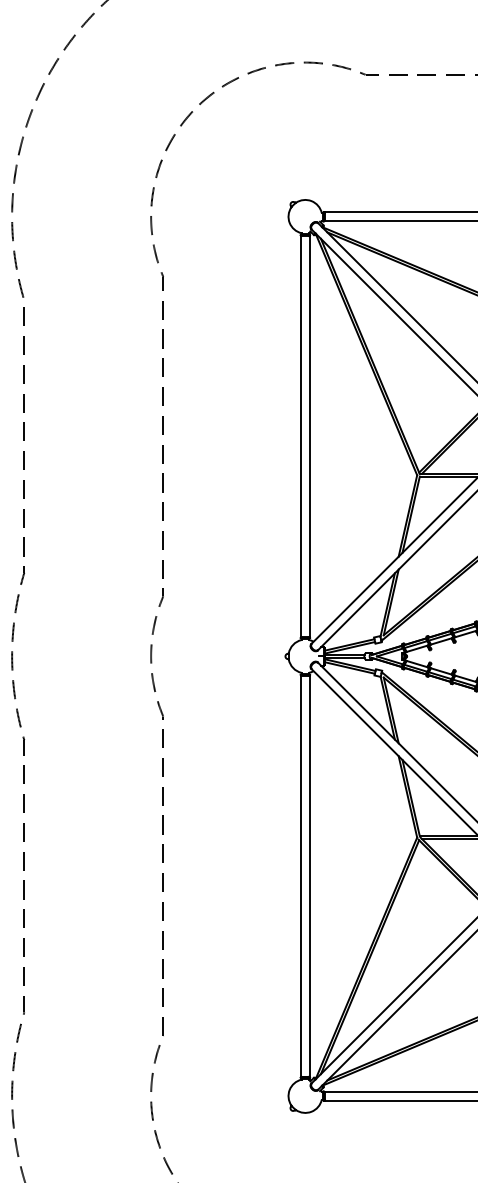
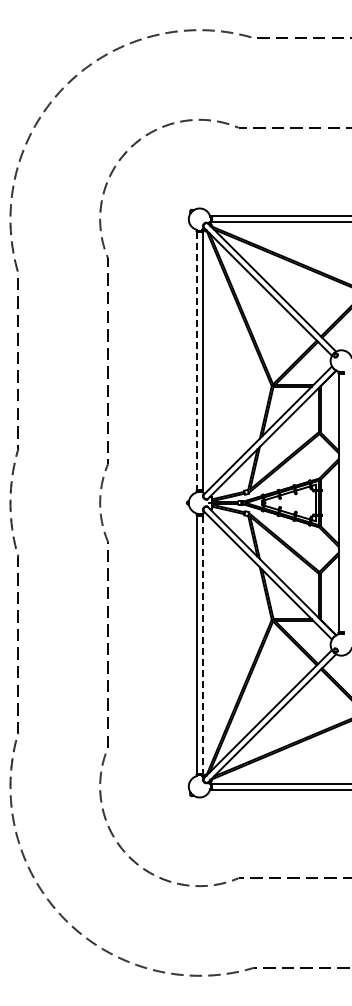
line: (300, 437) -> (196, 361), solid -> dashed
line: (309, 877) -> (202, 645), solid -> dashed

